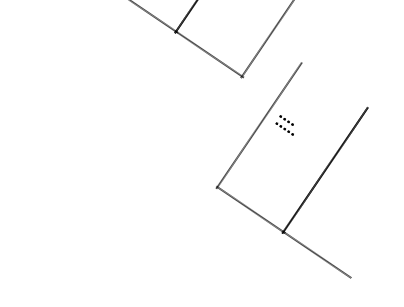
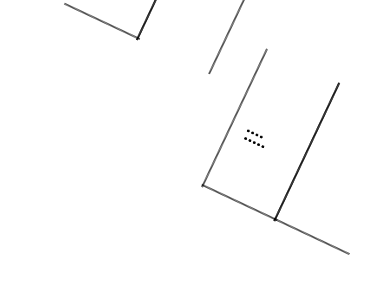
line: (208, 53) -> (173, 54), removed
part: (284, 125) -> (253, 139), moved

